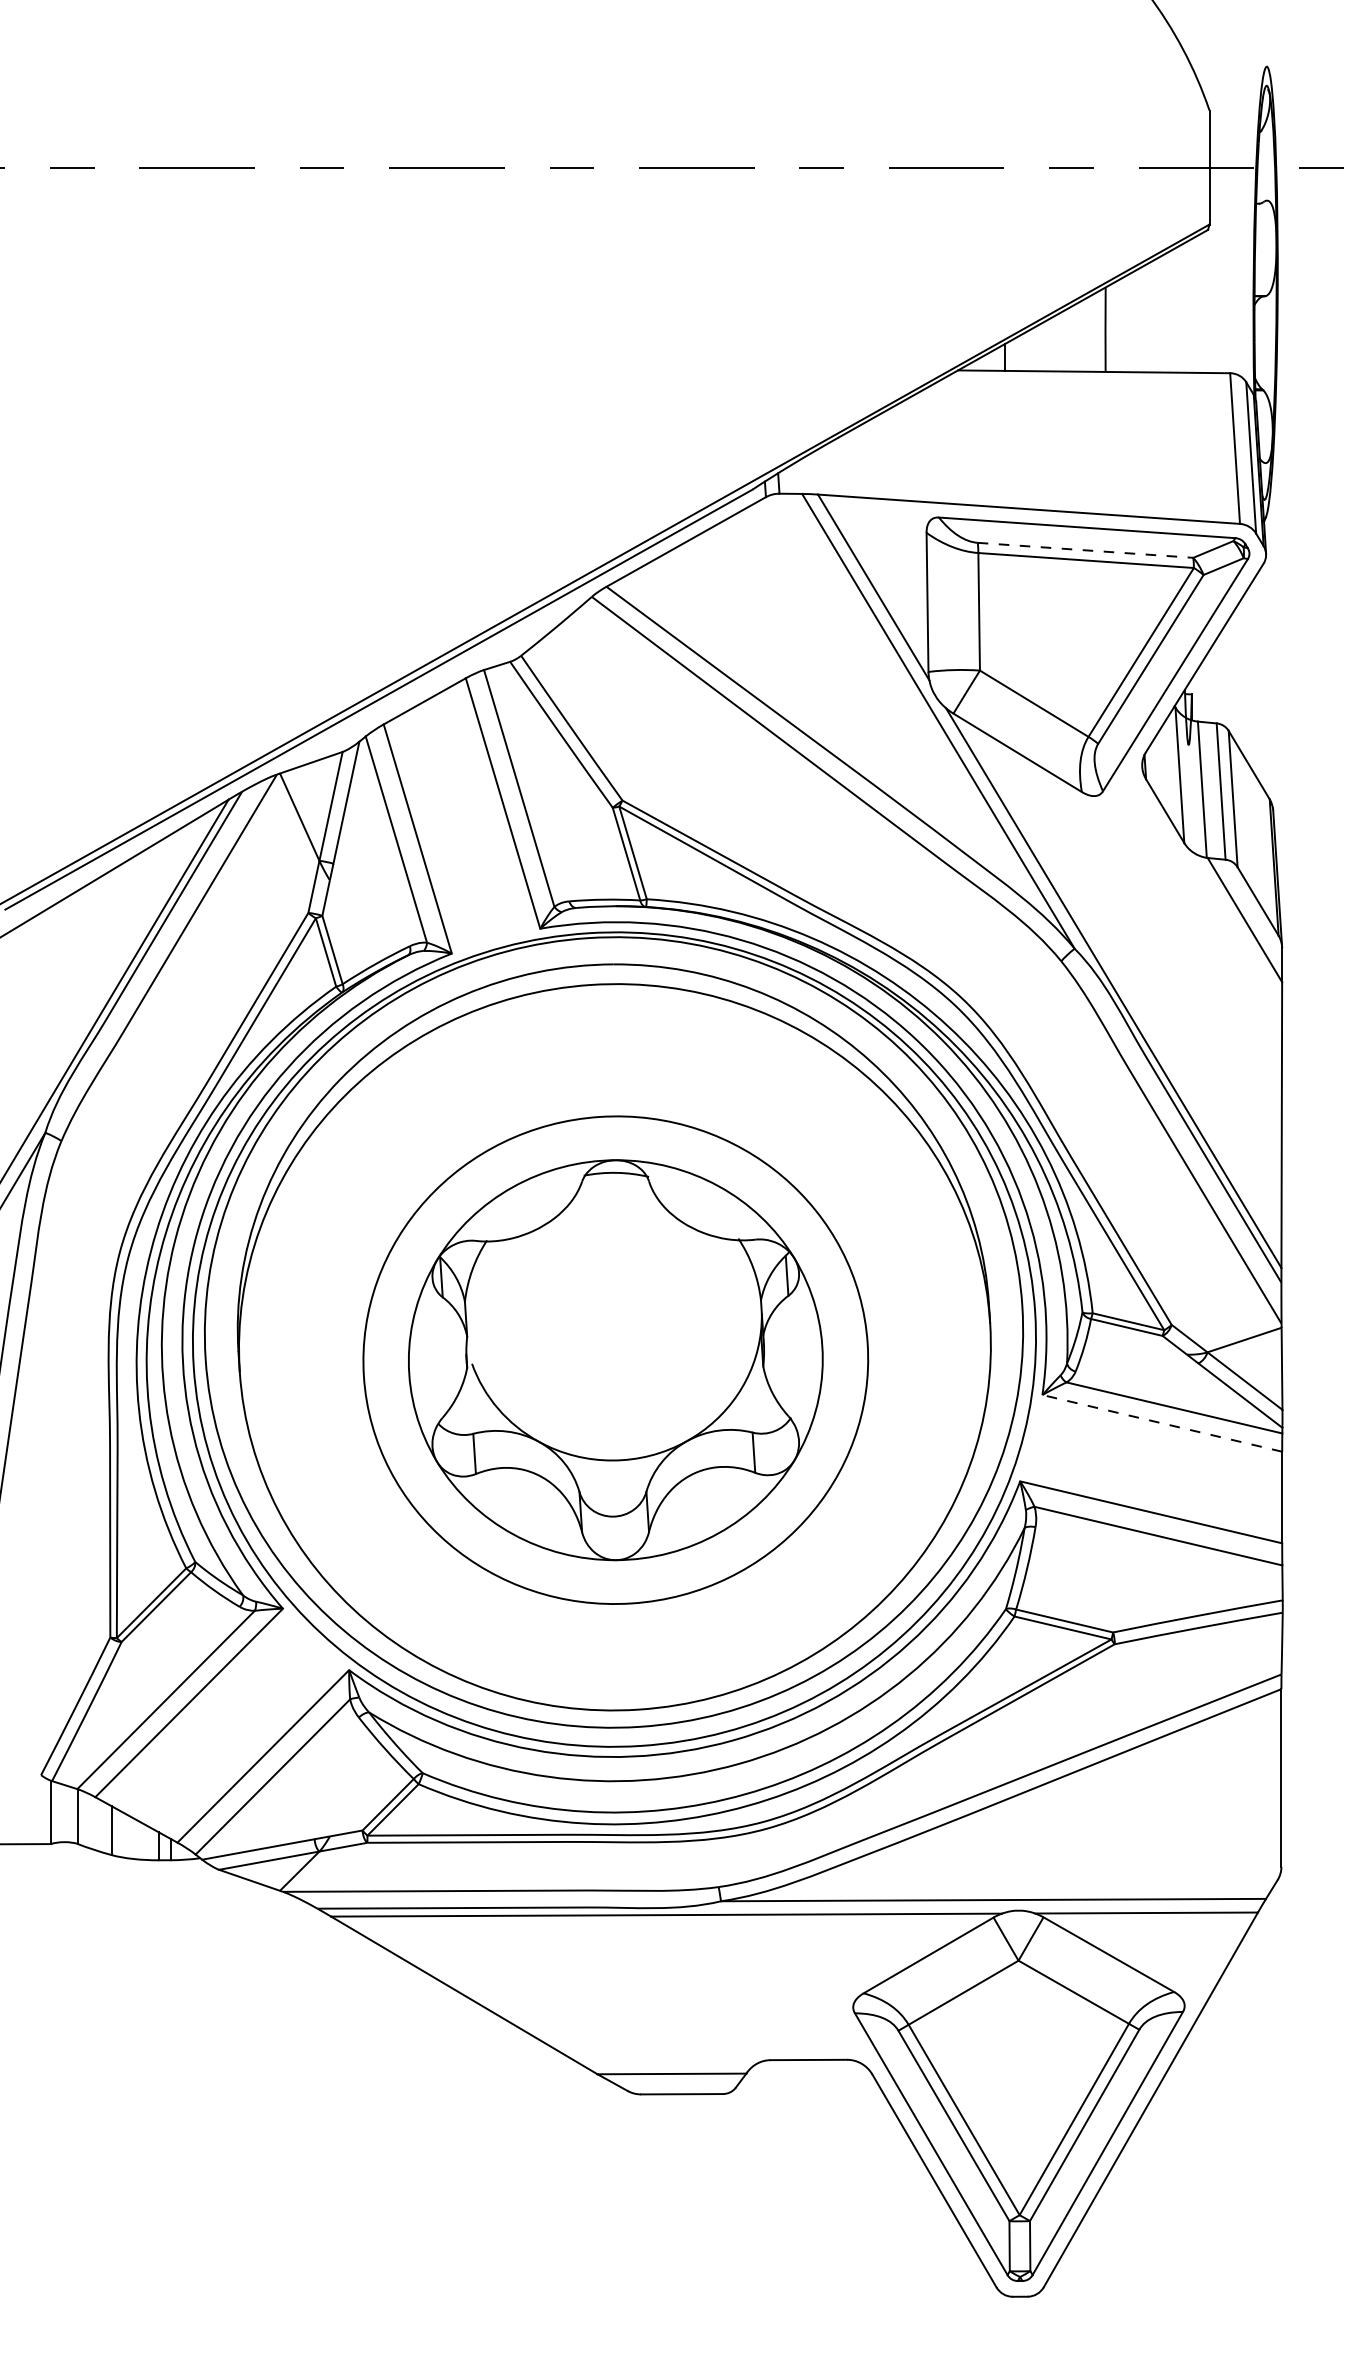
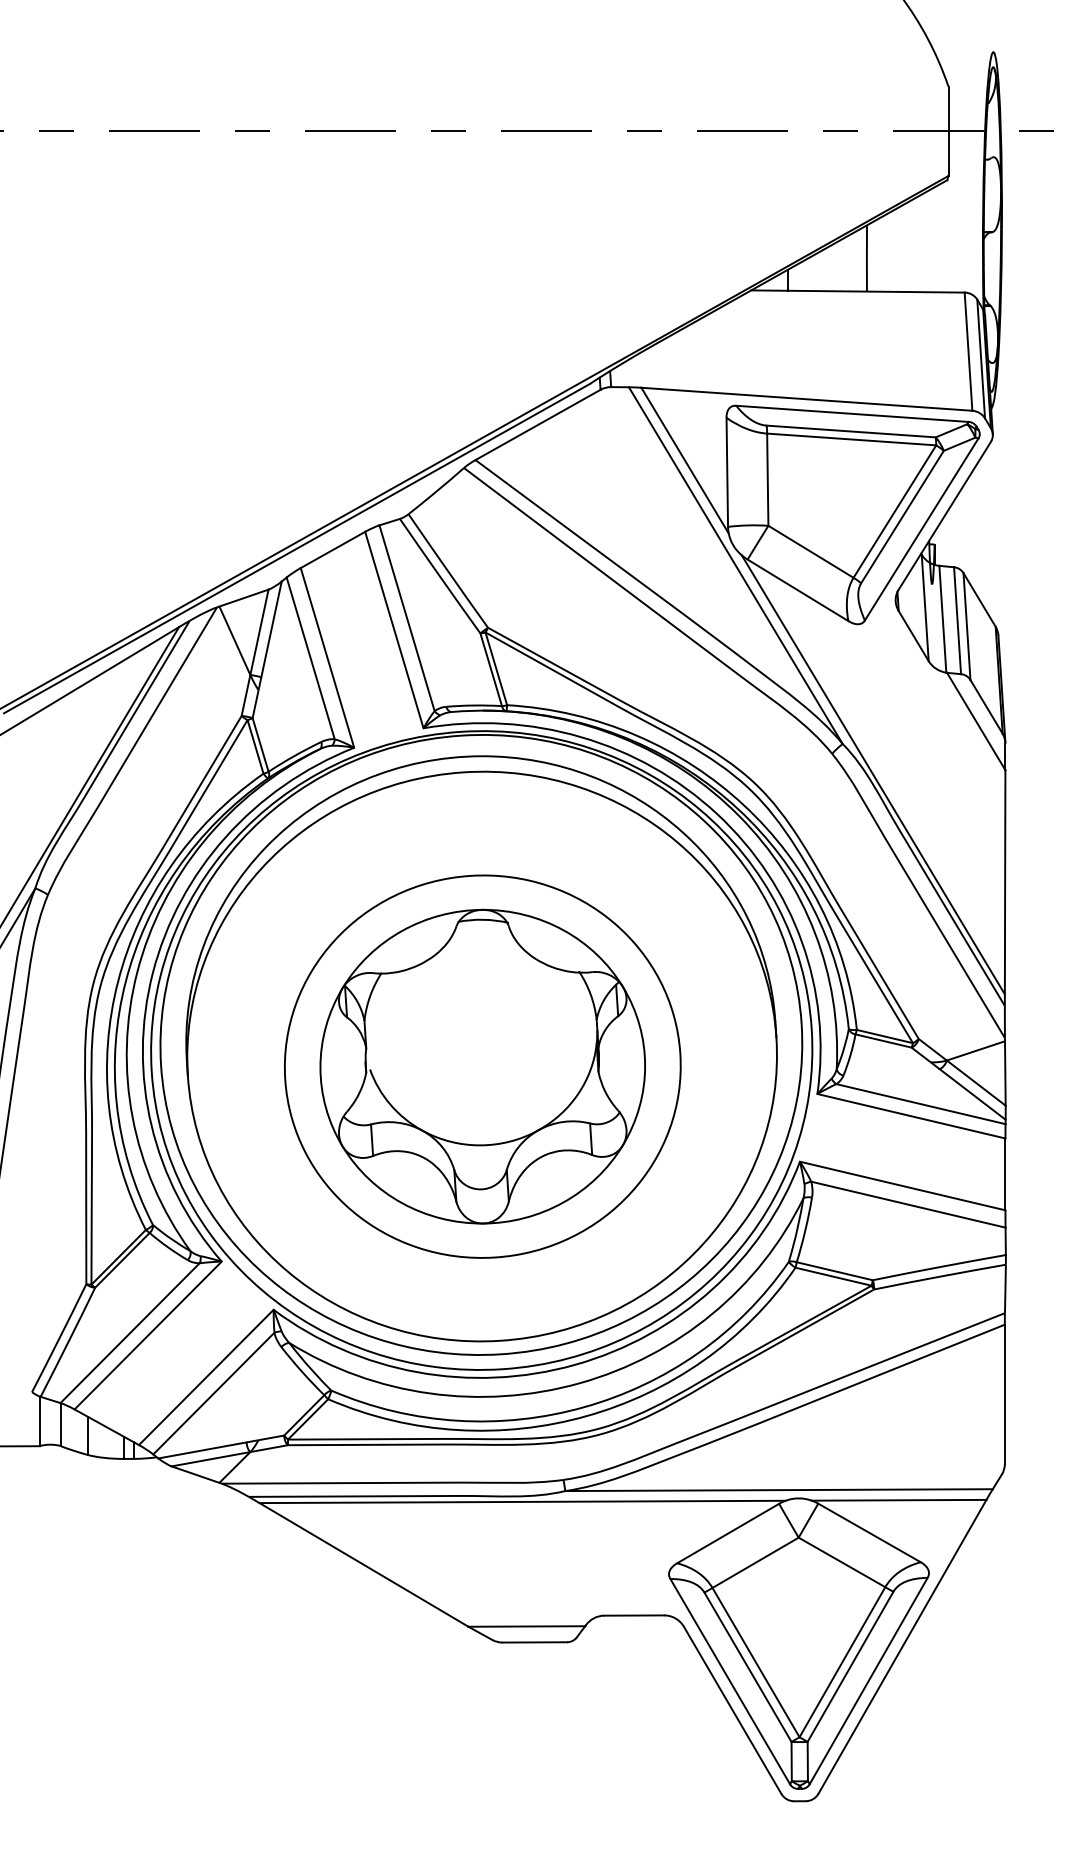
line: (1085, 550) -> (851, 431), dashed -> solid
line: (1162, 1423) -> (911, 1116), dashed -> solid

